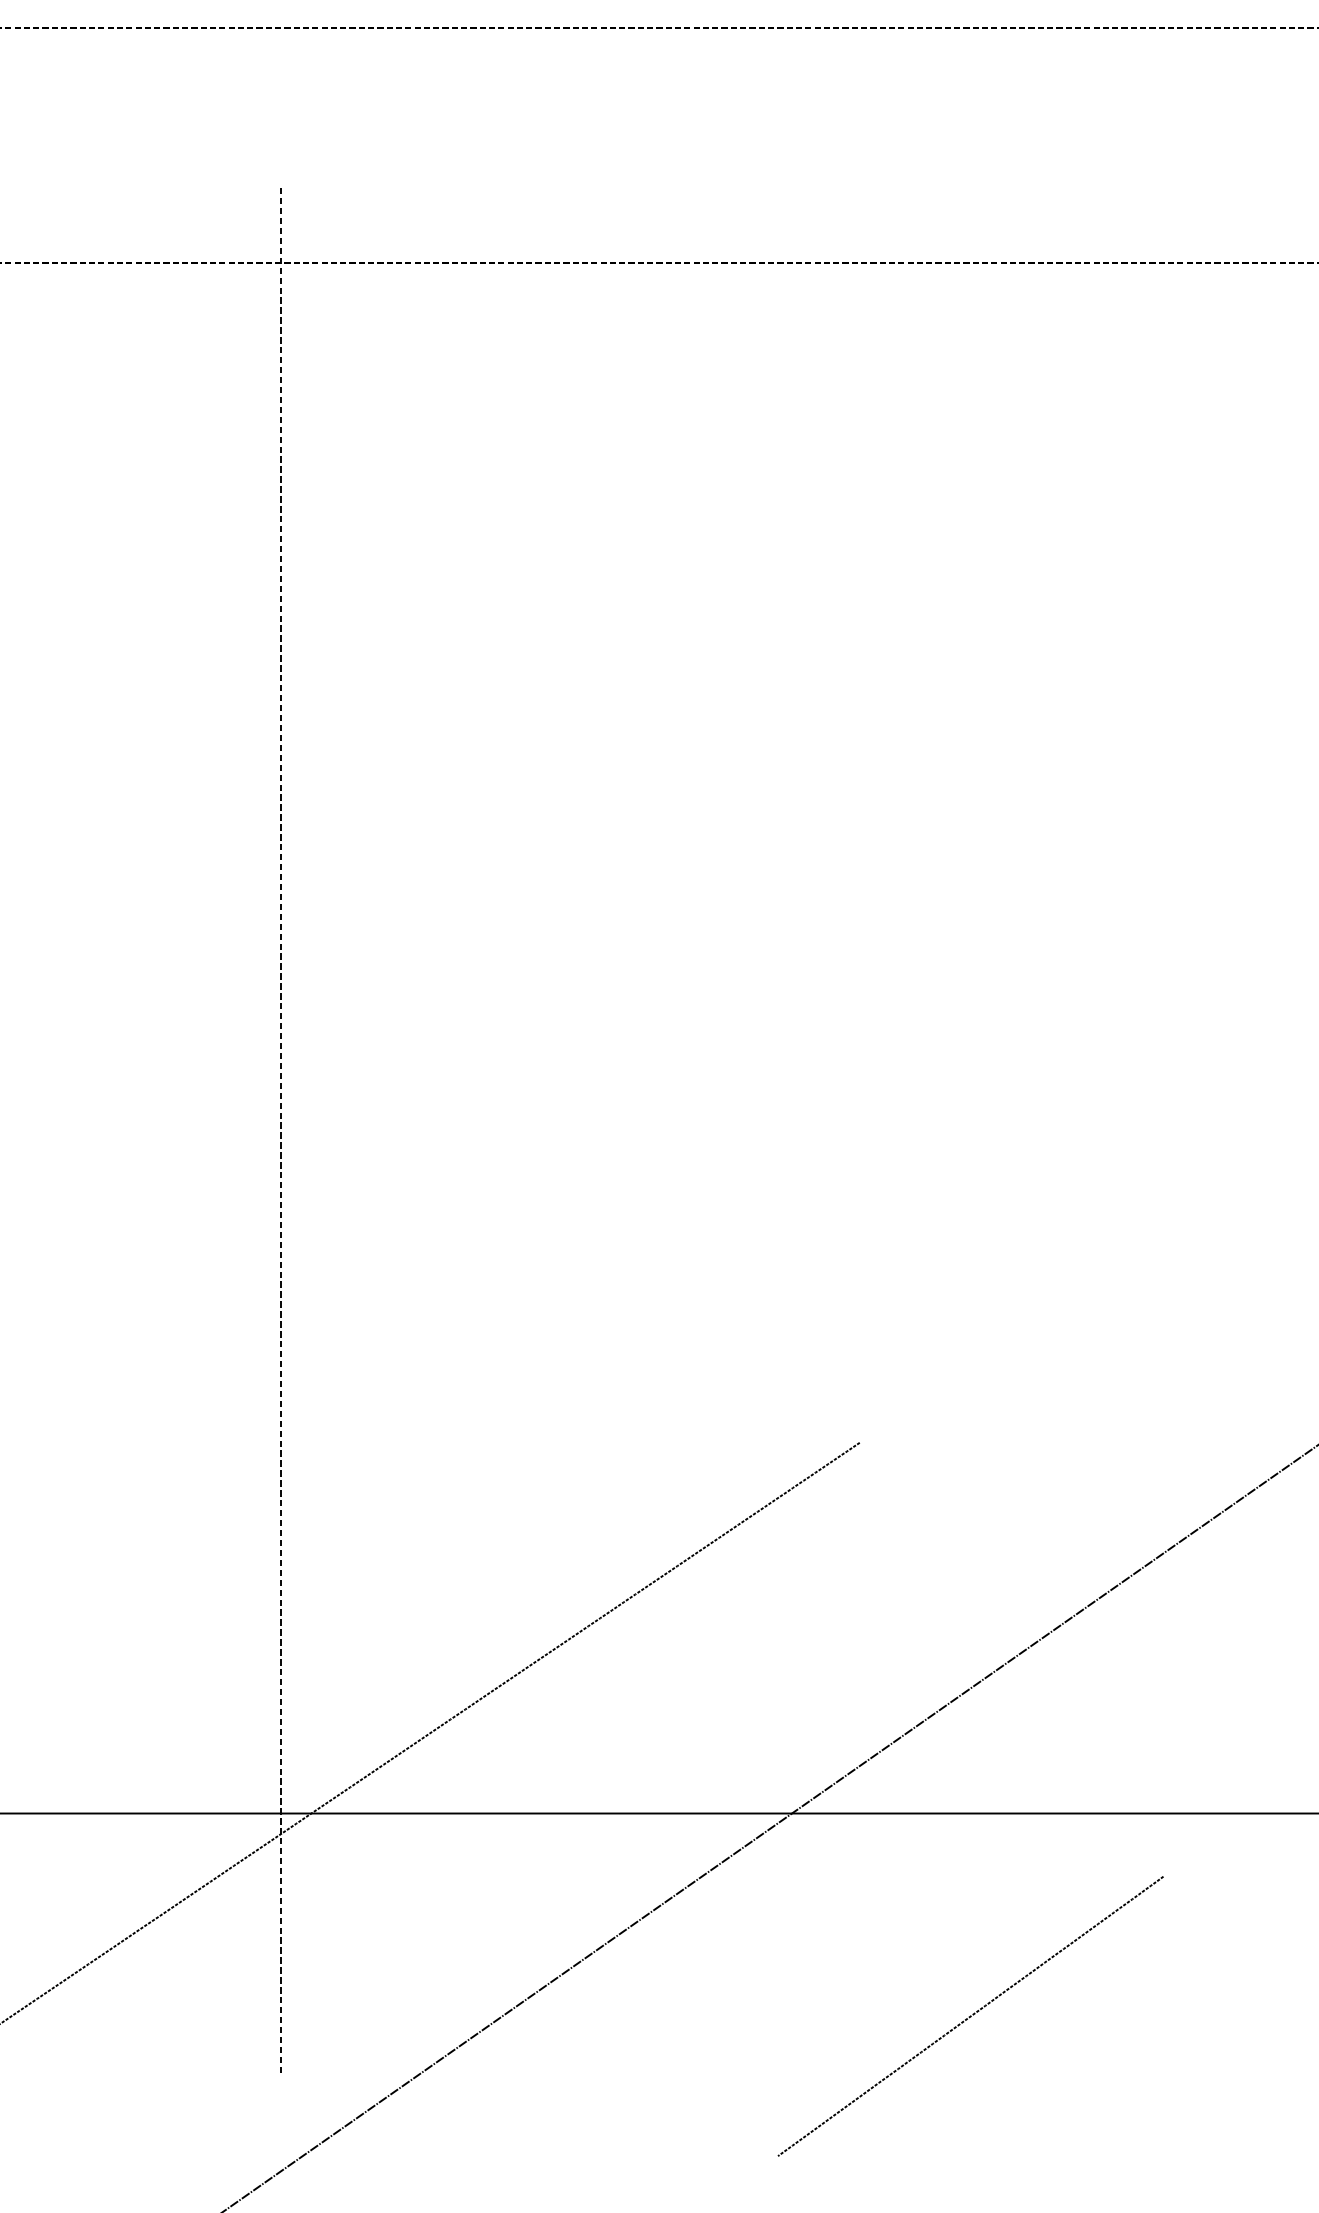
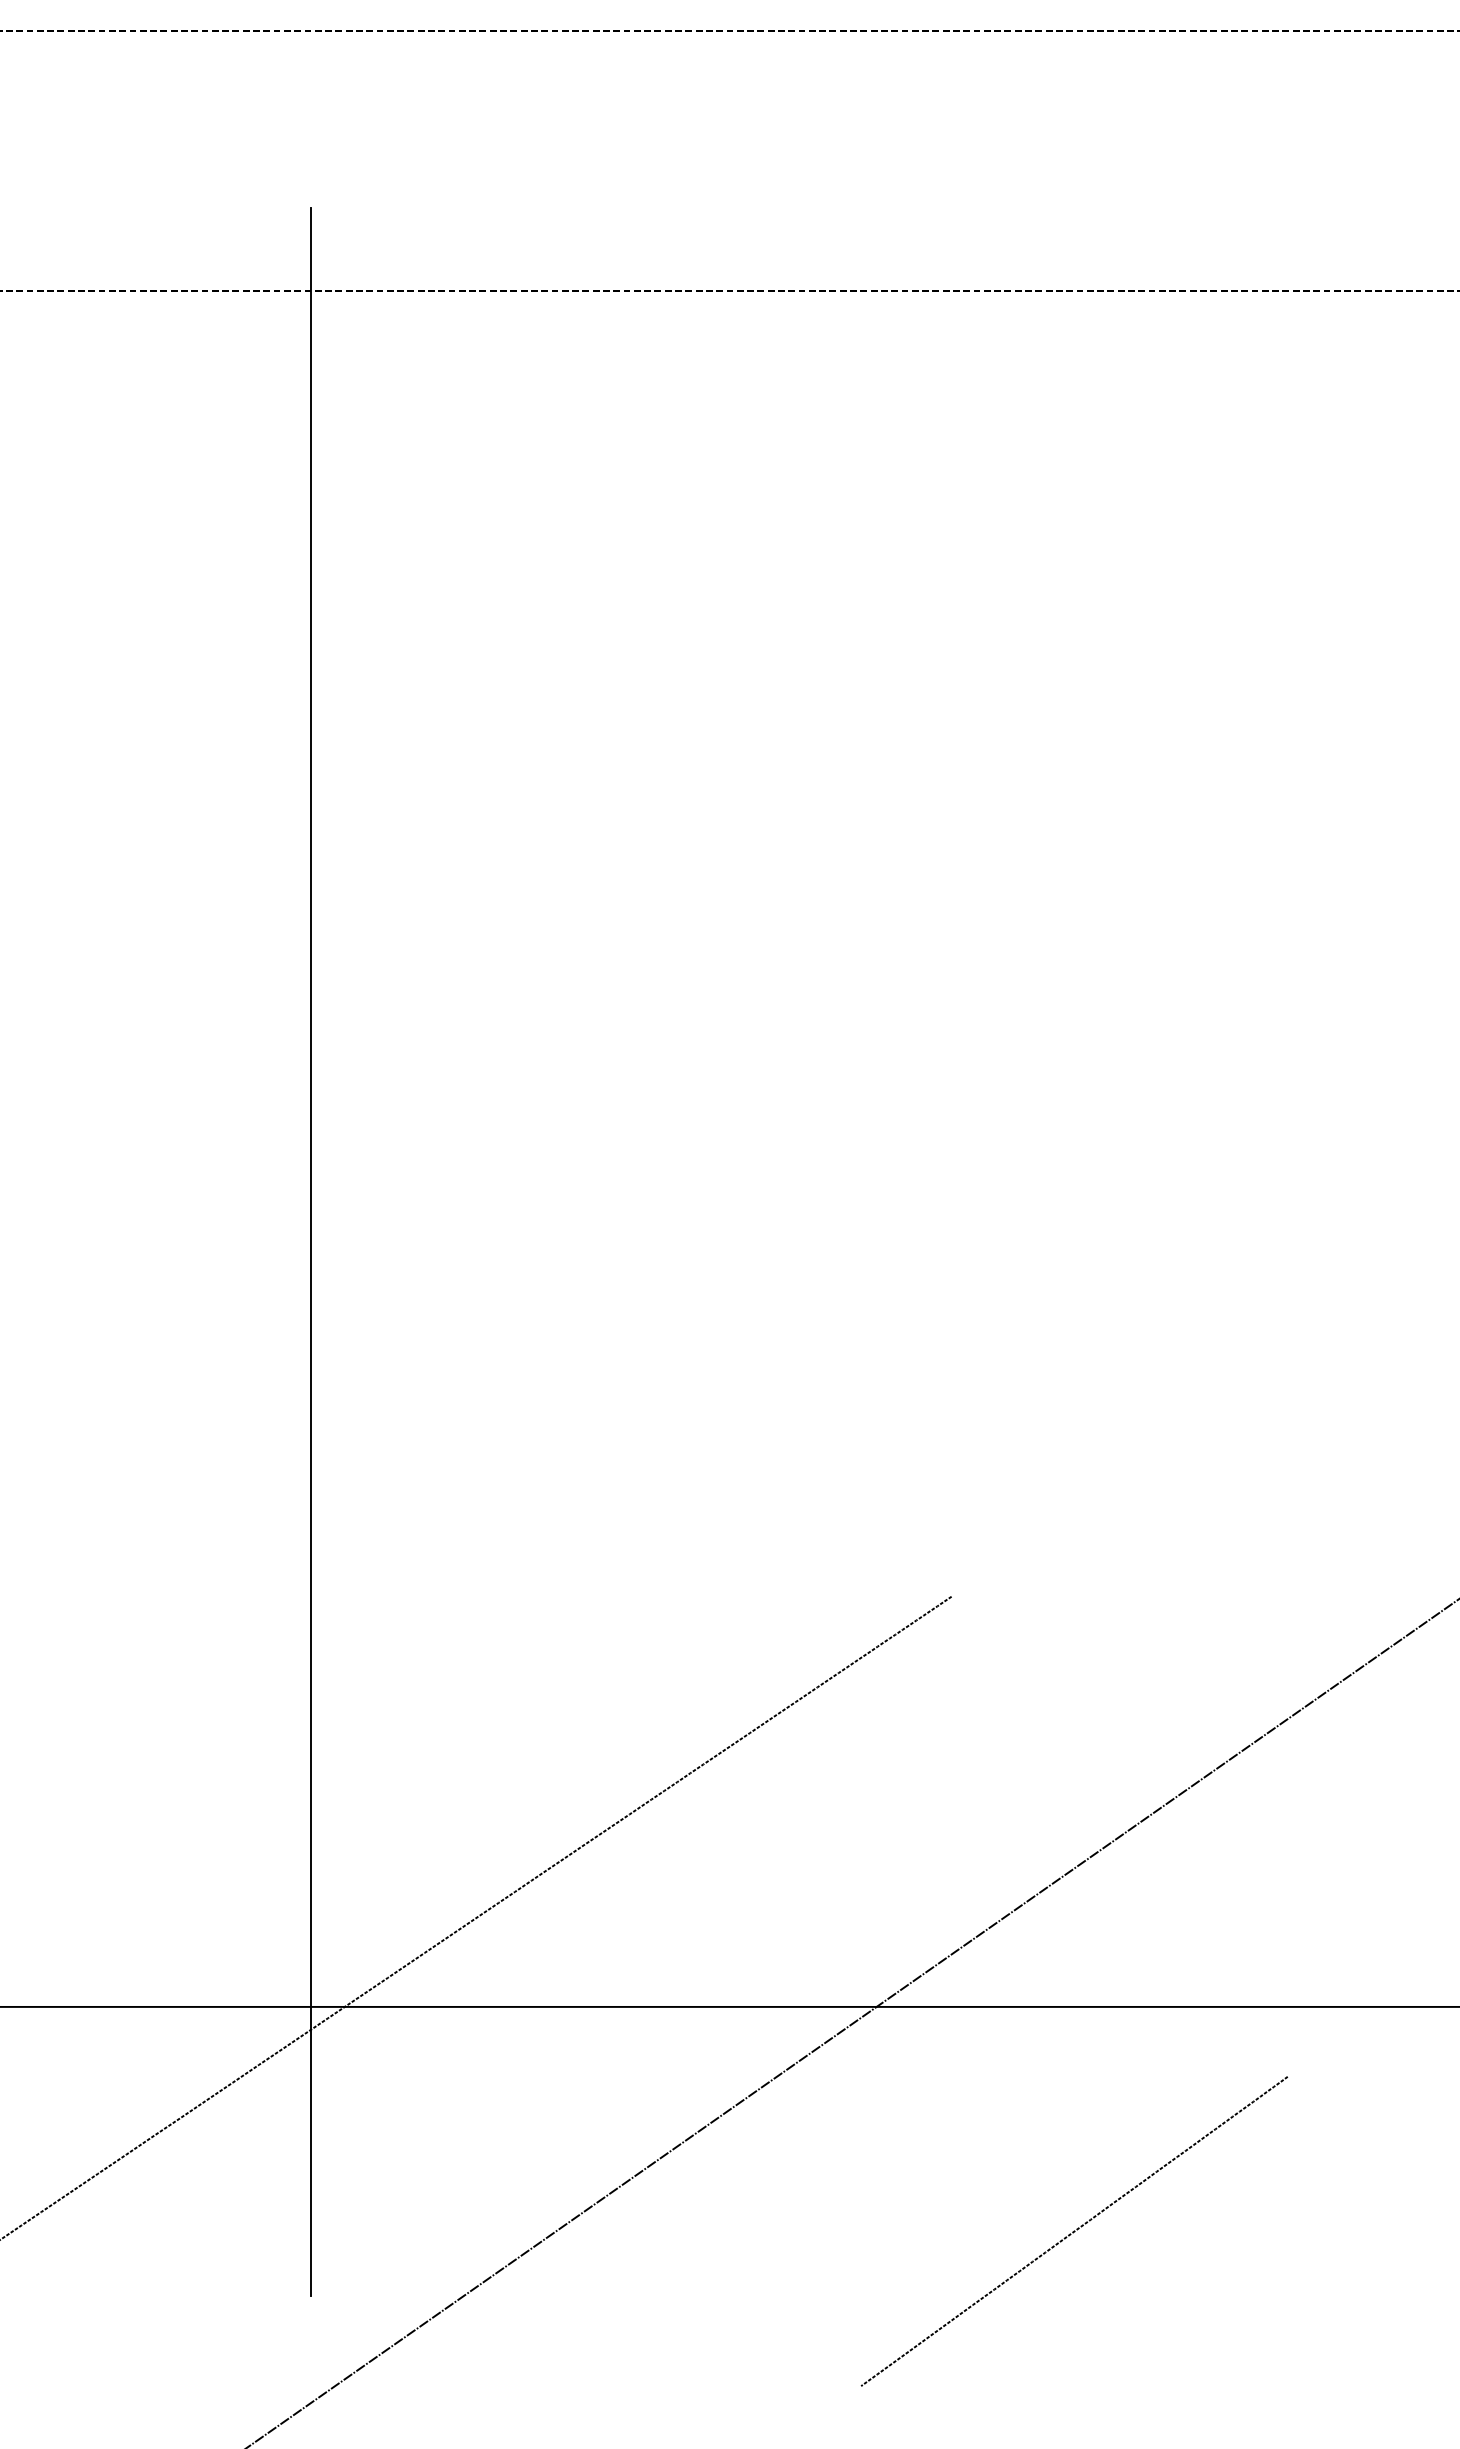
line: (281, 1131) -> (311, 1252), dashed -> solid

